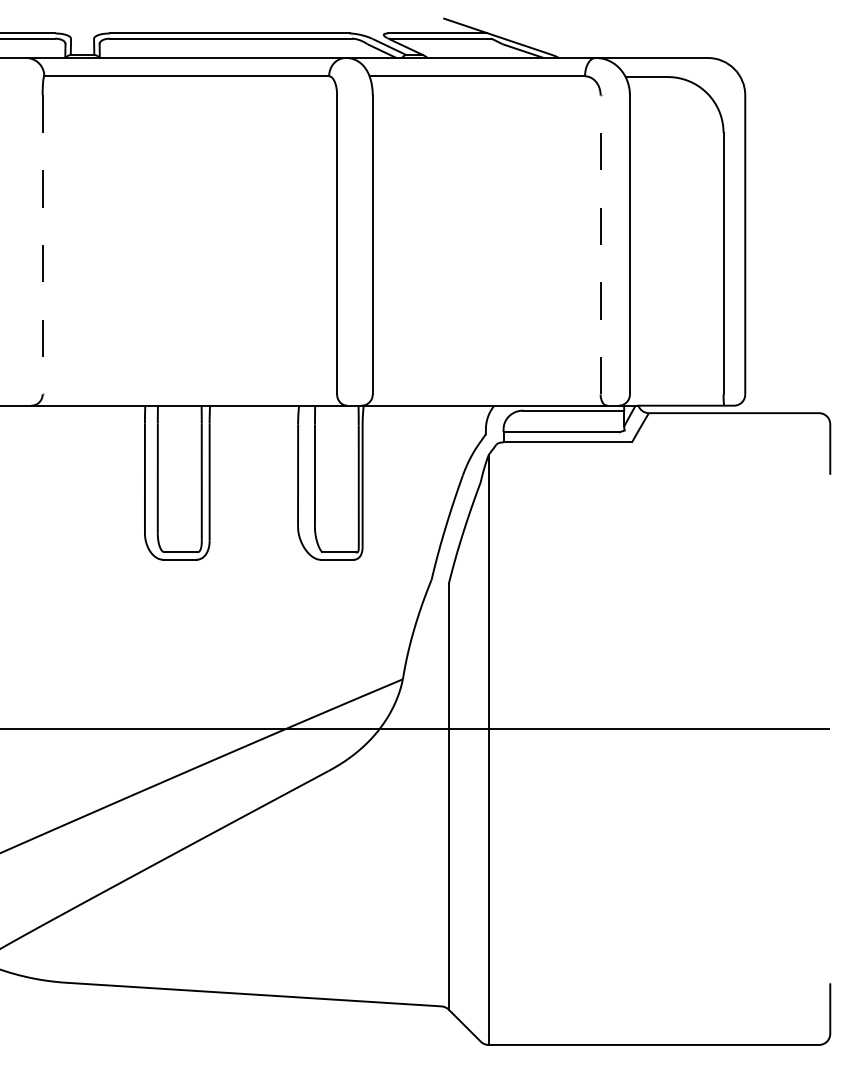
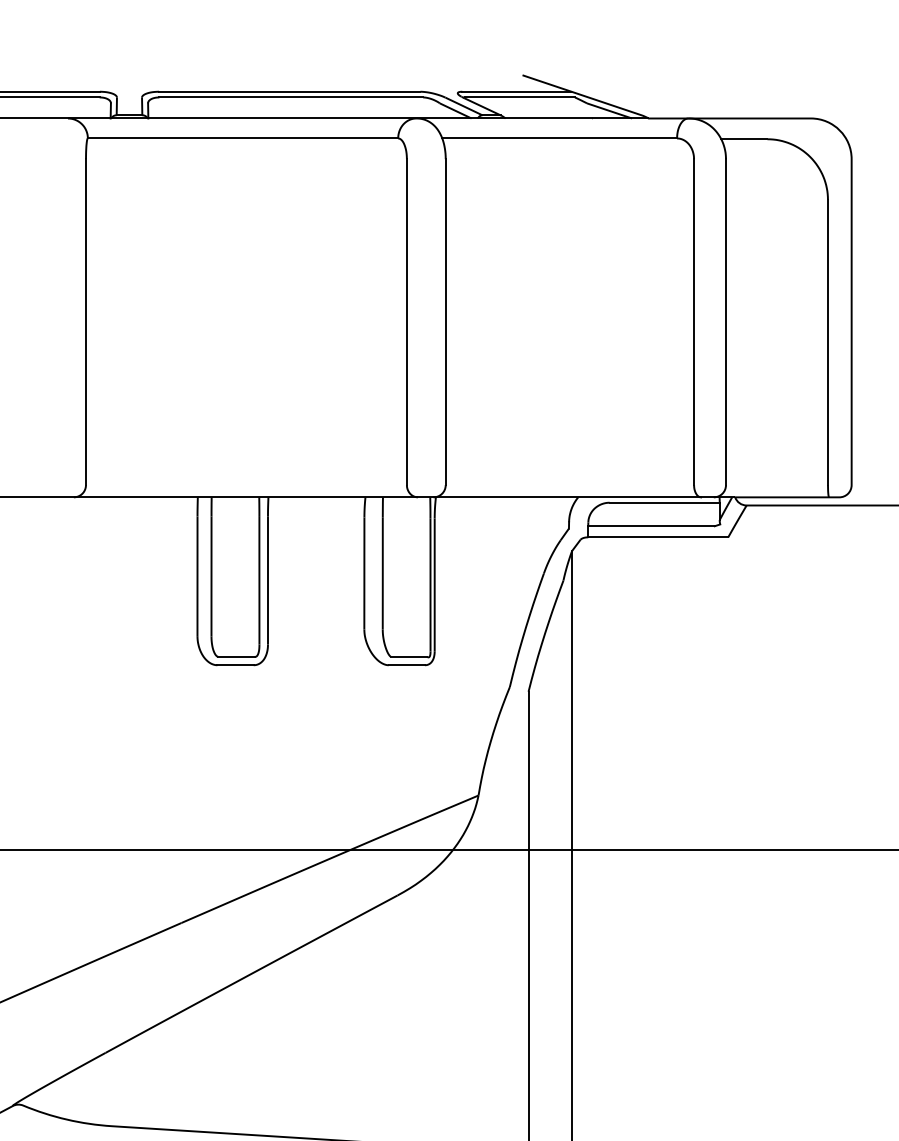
line: (42, 244) -> (85, 321), dashed -> solid
line: (600, 244) -> (693, 321), dashed -> solid

